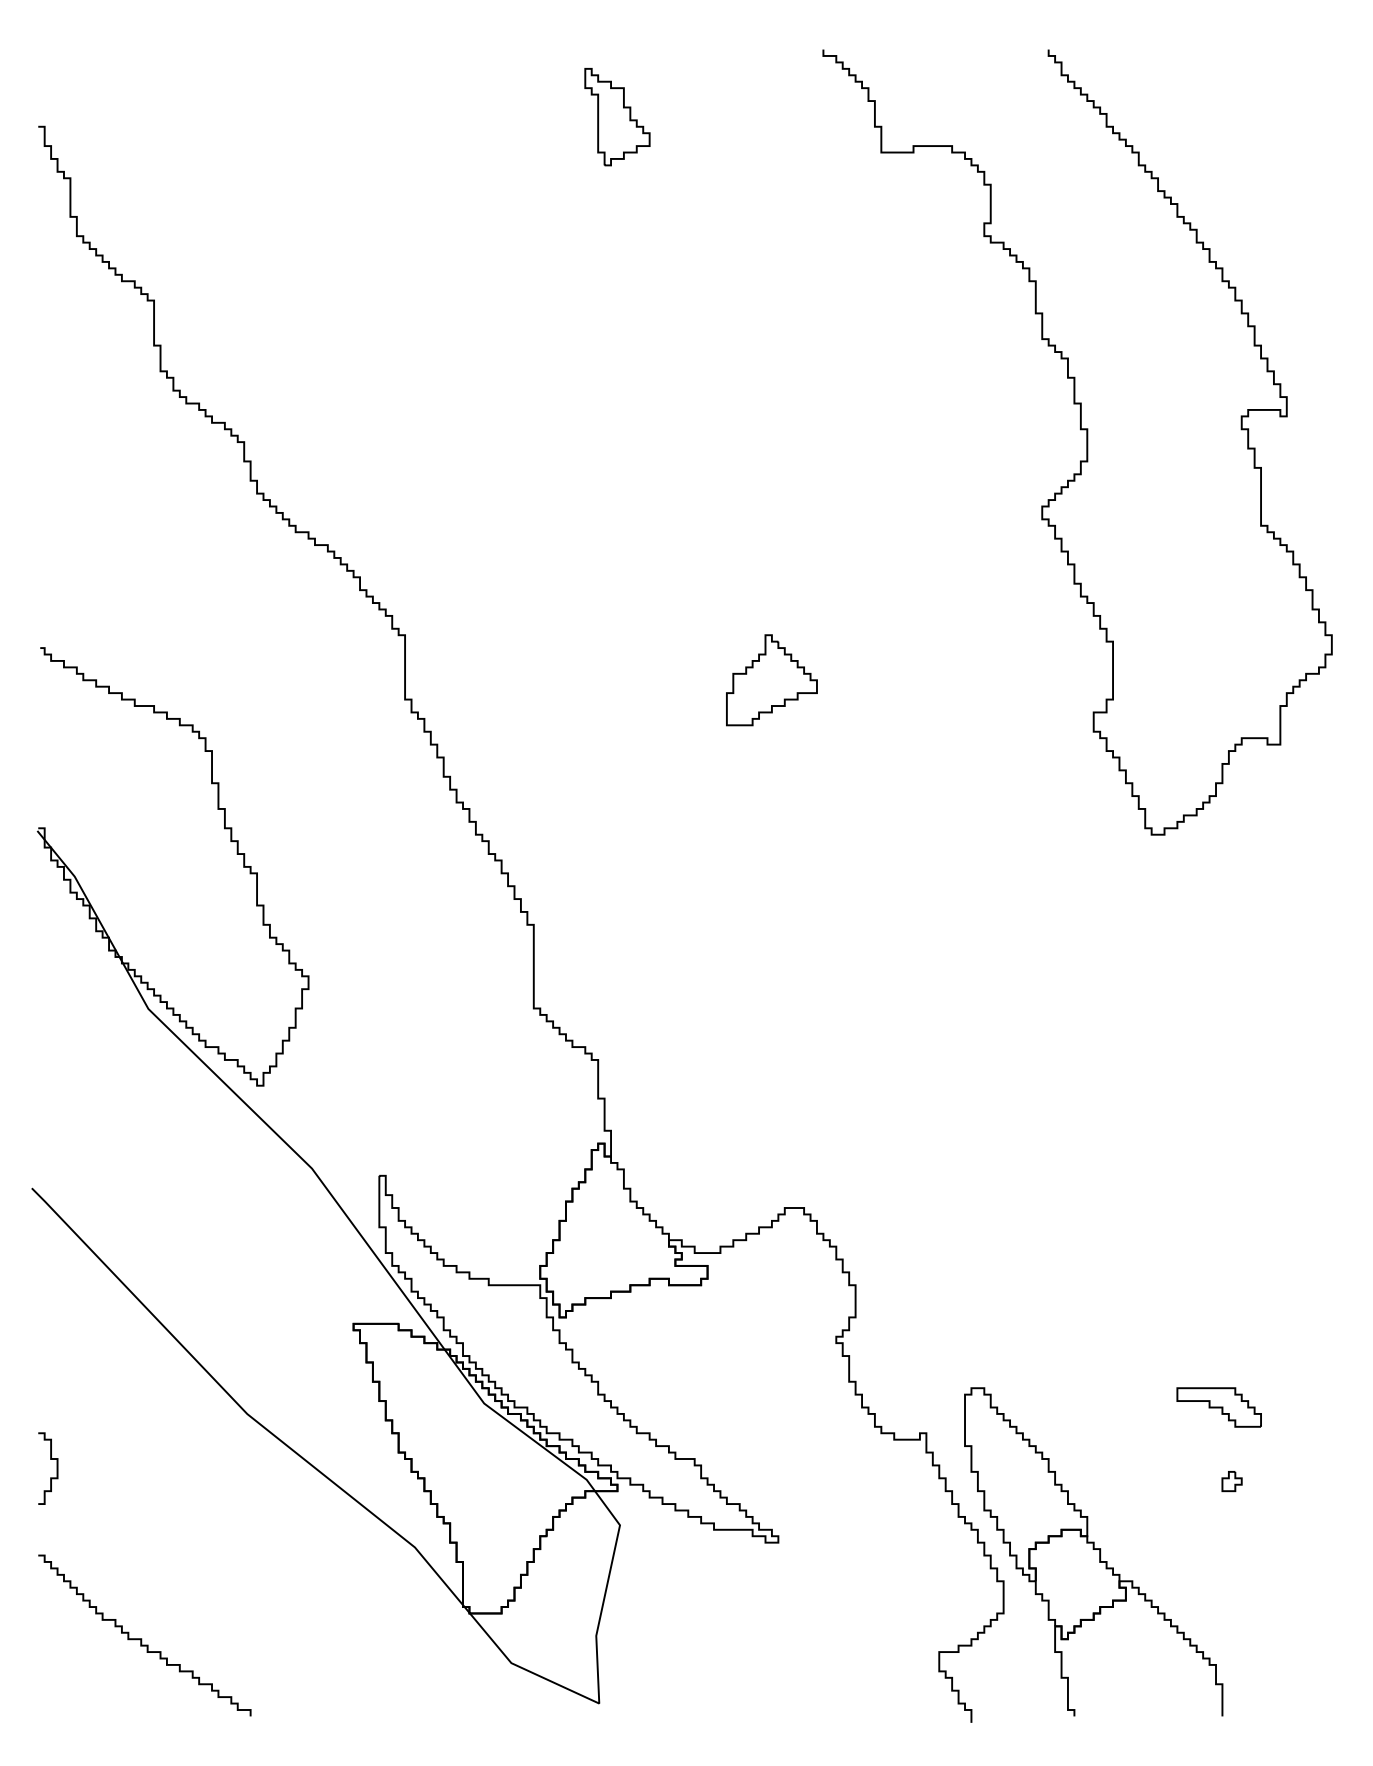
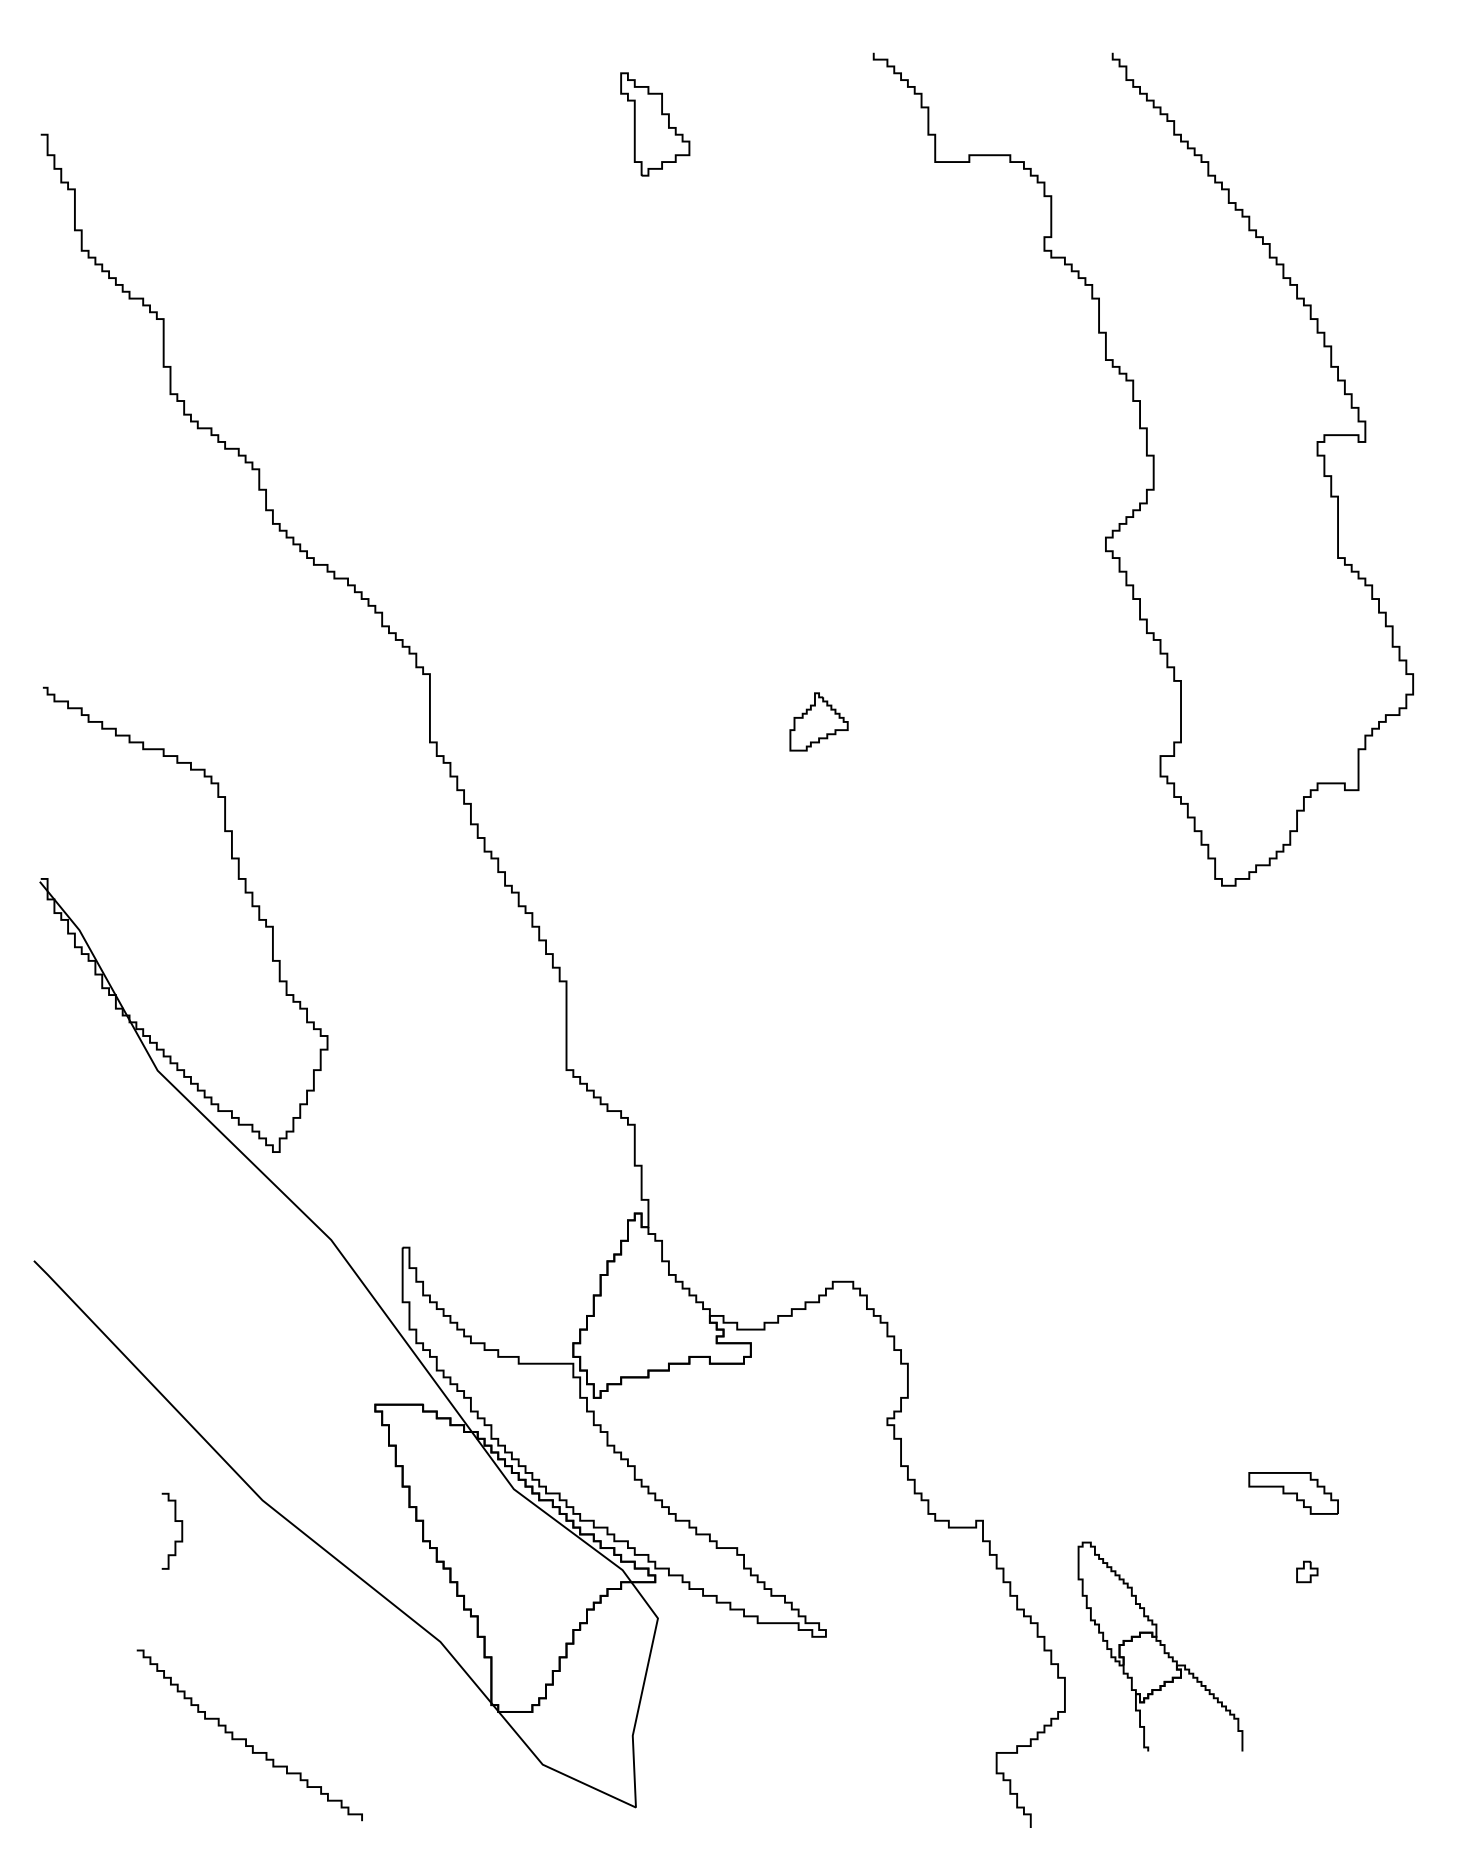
part: (771, 679) -> (818, 721), size x0.6
curve: (56, 1467) -> (181, 1530), moved
part: (1093, 1551) -> (1160, 1646), size x0.6
curve: (141, 1638) -> (246, 1738), moved

